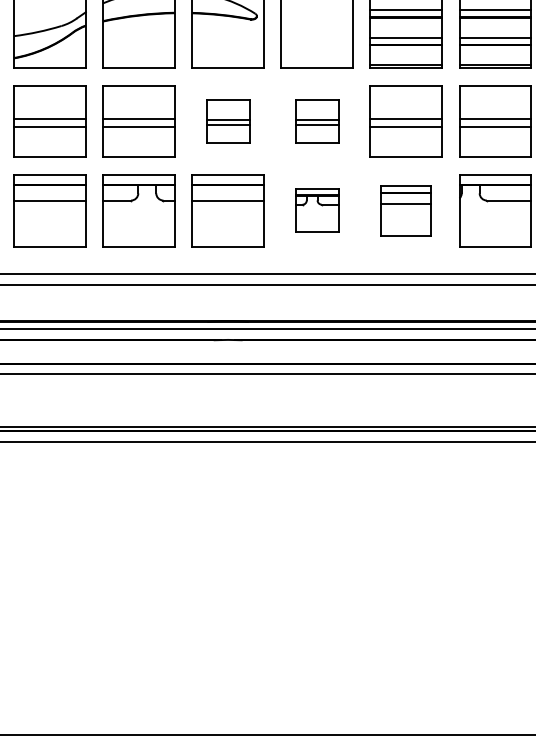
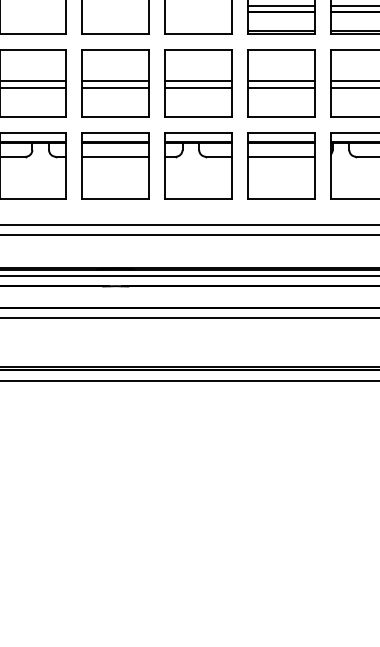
part: (227, 121) -> (115, 83), size x1.67
part: (316, 121) -> (197, 83), size x1.67
part: (316, 210) -> (197, 165), size x1.67
part: (405, 210) -> (280, 165), size x1.43

